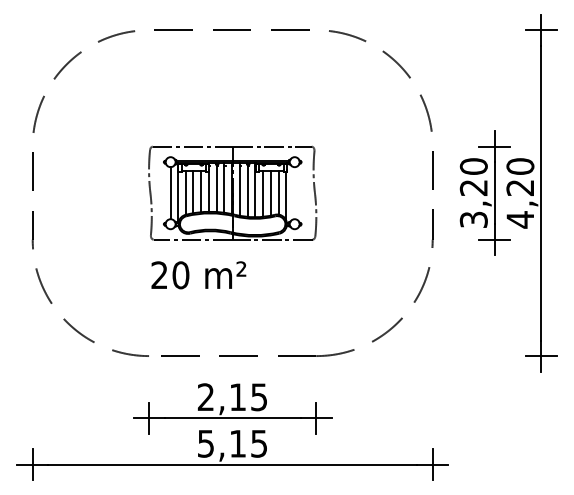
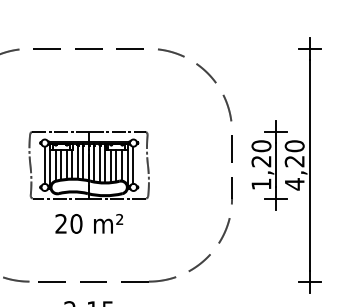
line: (294, 193) -> (133, 165), added
text: (473, 219) -> (261, 184), 3,20 -> 1,20
text: (198, 275) -> (89, 224), moved

